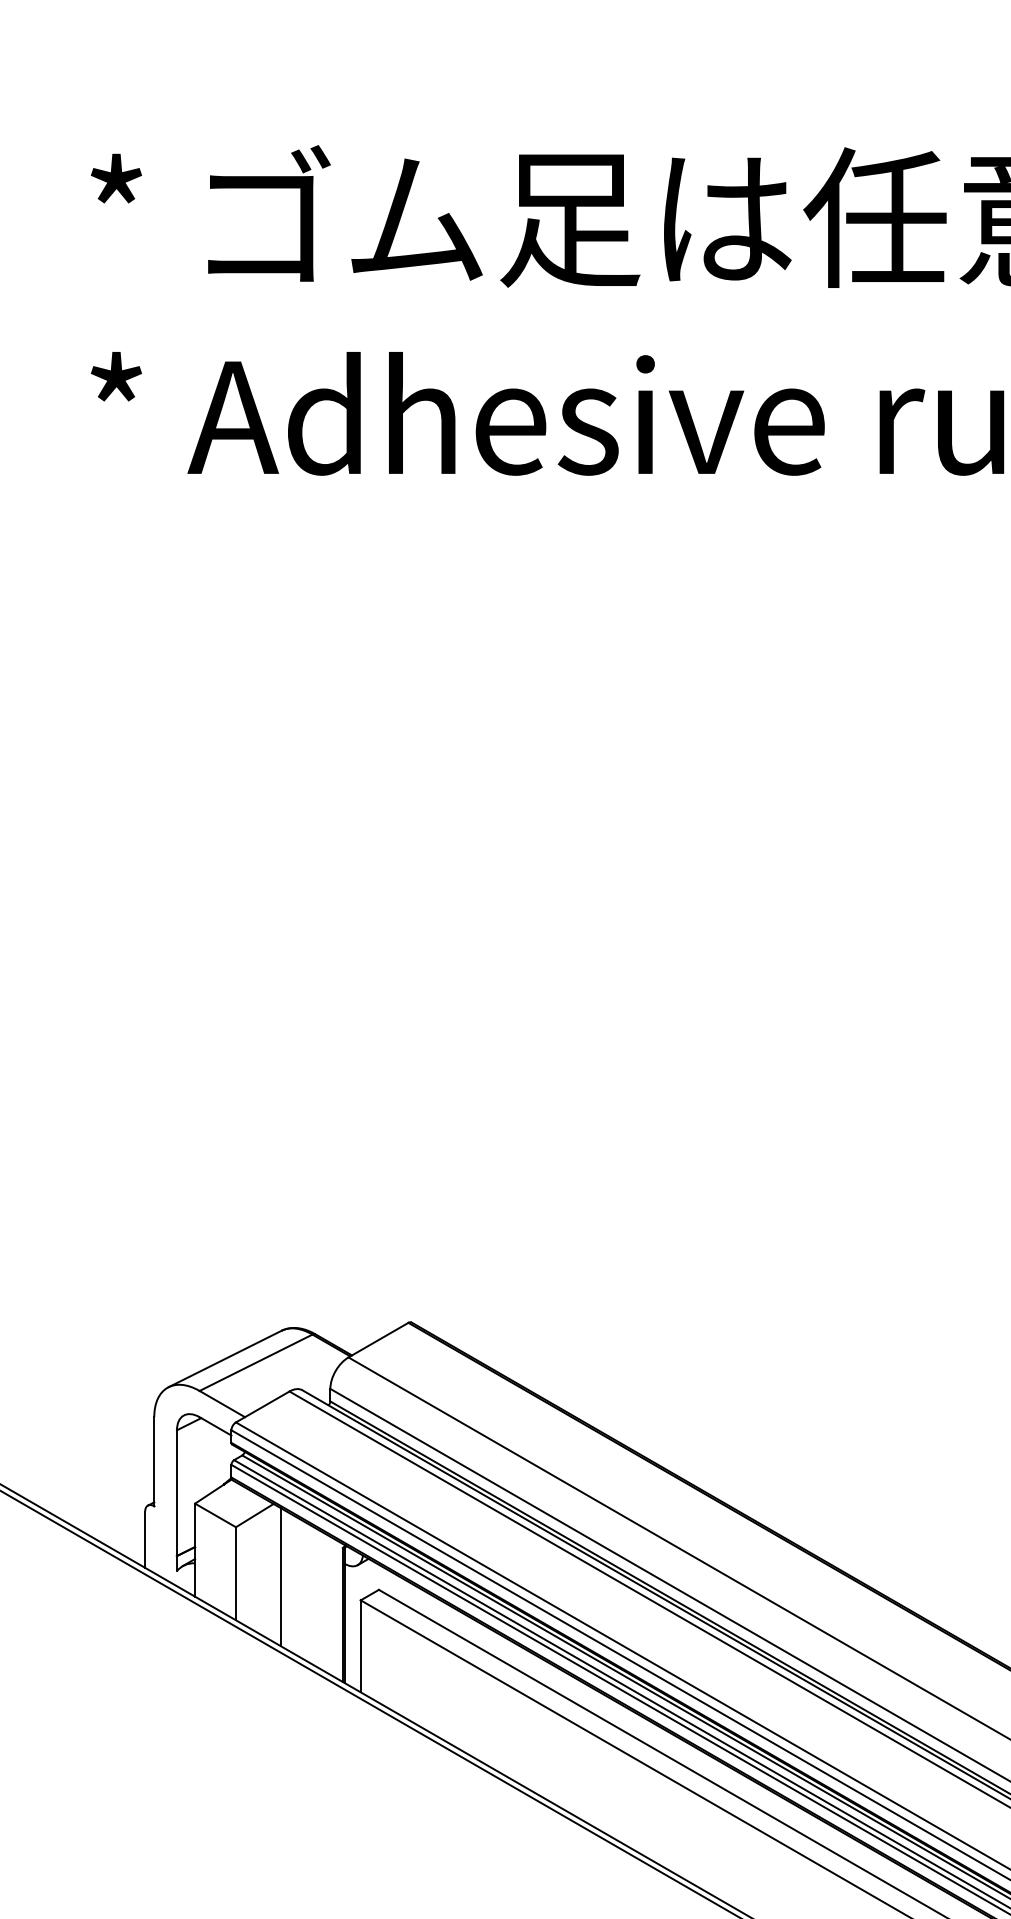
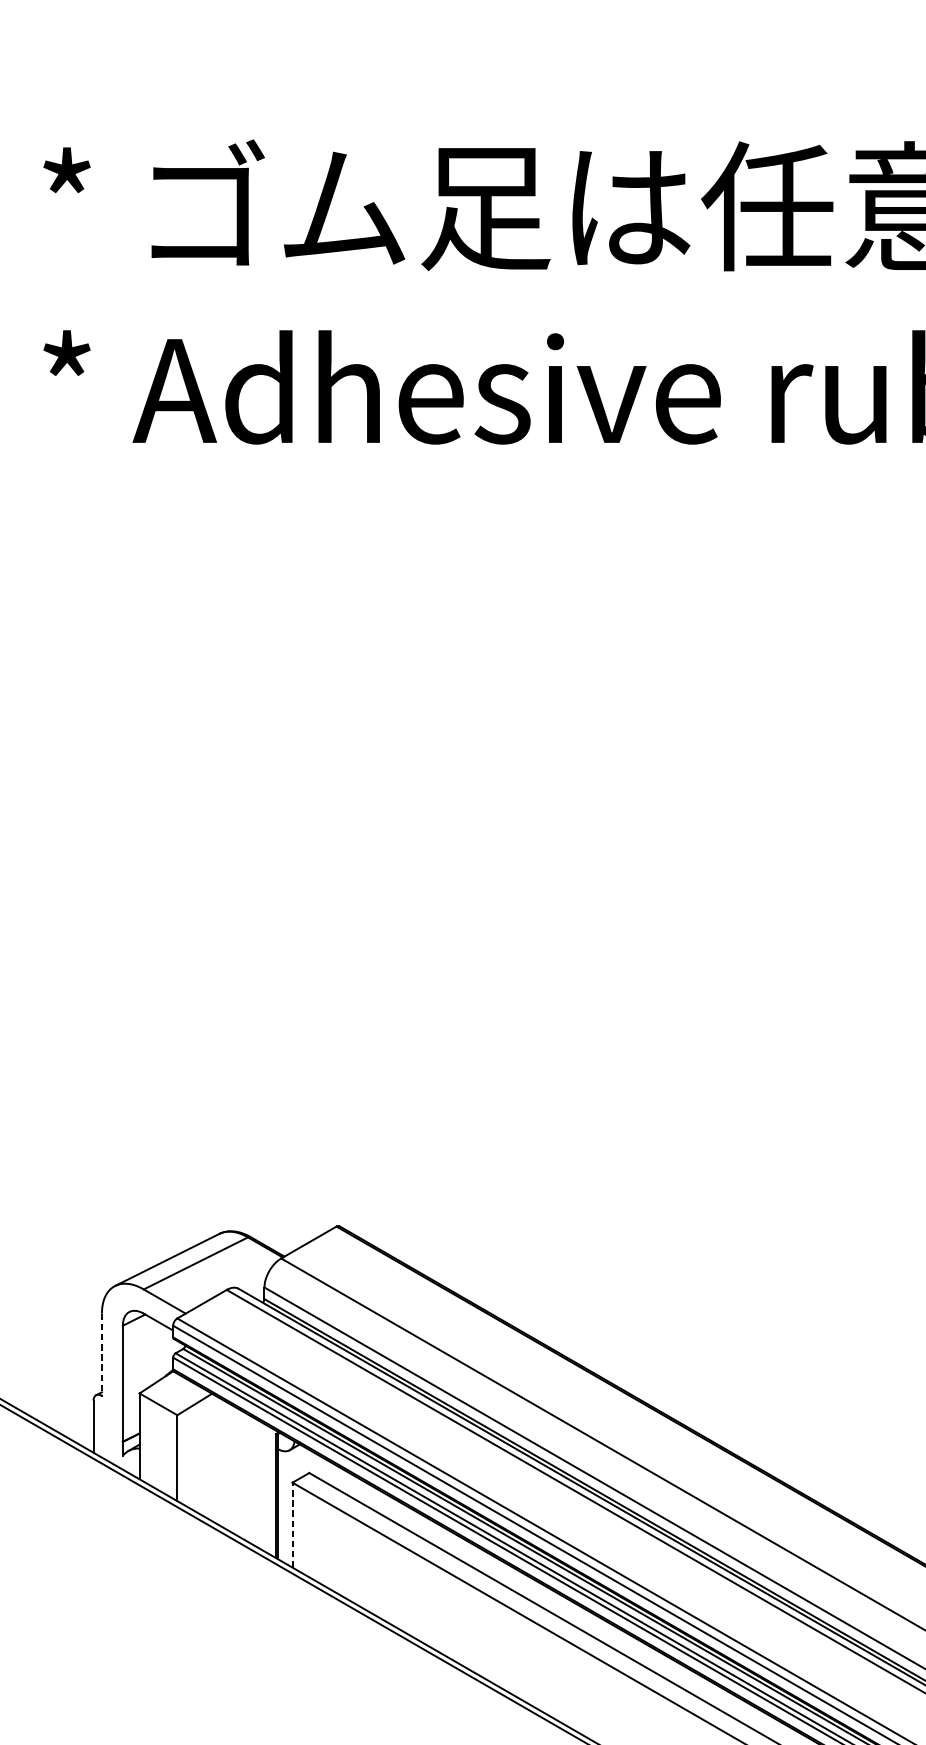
line: (154, 1461) -> (102, 1354), solid -> dashed
line: (281, 1577) -> (219, 1461), removed
line: (360, 1645) -> (292, 1524), solid -> dashed

